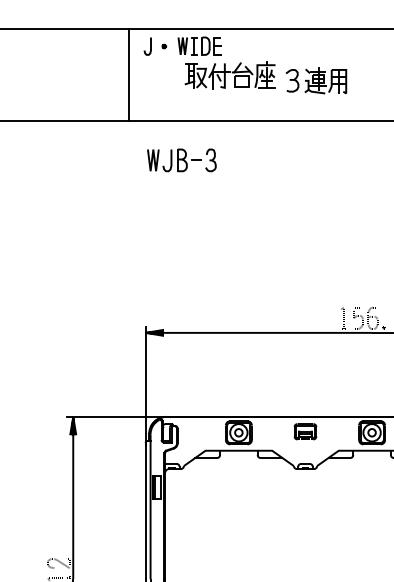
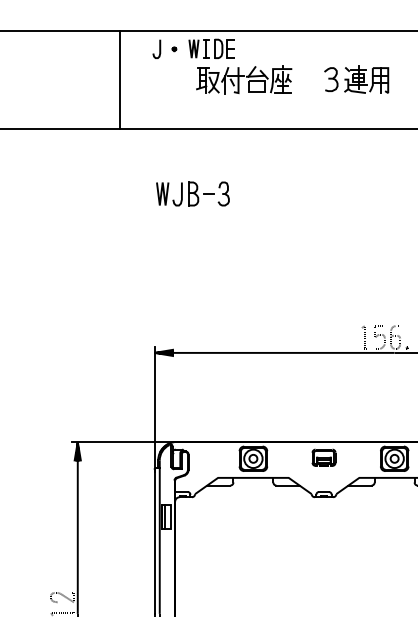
line: (128, 75) -> (119, 79), moved
part: (316, 80) -> (356, 79), moved
part: (181, 159) -> (192, 193), moved

